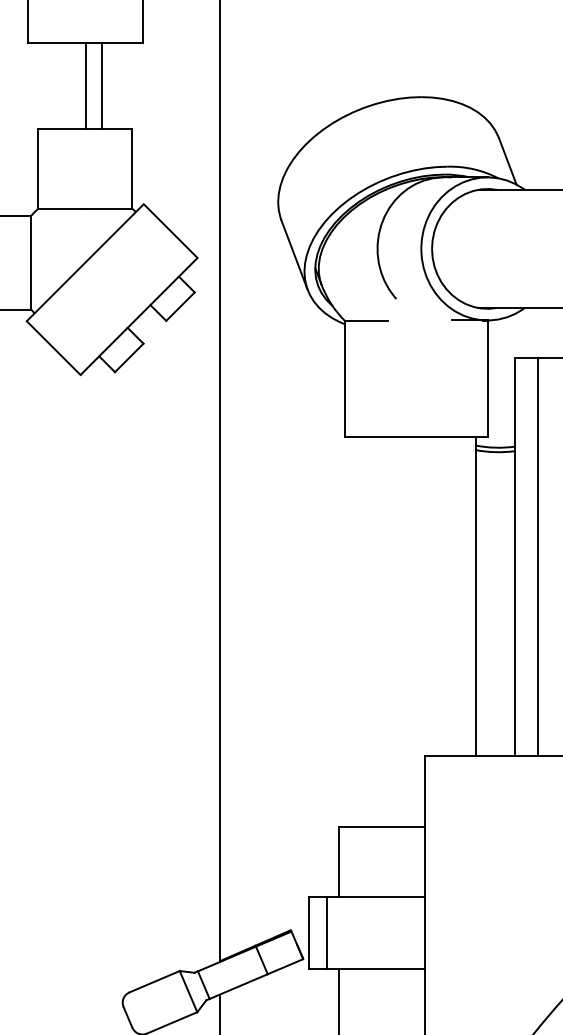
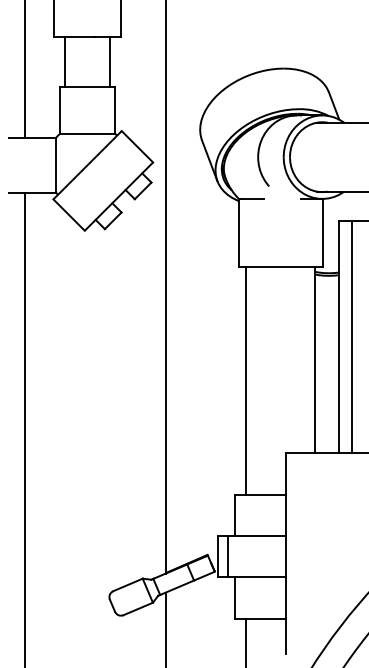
line: (85, 84) -> (109, 61), moved
line: (102, 84) -> (65, 61), moved
line: (357, 631) -> (246, 380), added

